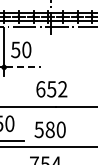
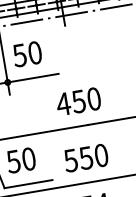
line: (24, 67) -> (35, 77), dashed -> solid
text: (51, 89) -> (78, 101), 652 -> 450
text: (49, 129) -> (85, 157), 580 -> 550

